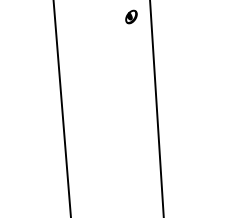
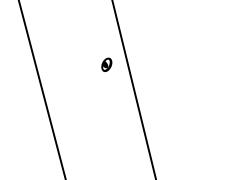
part: (131, 16) -> (106, 64), moved

